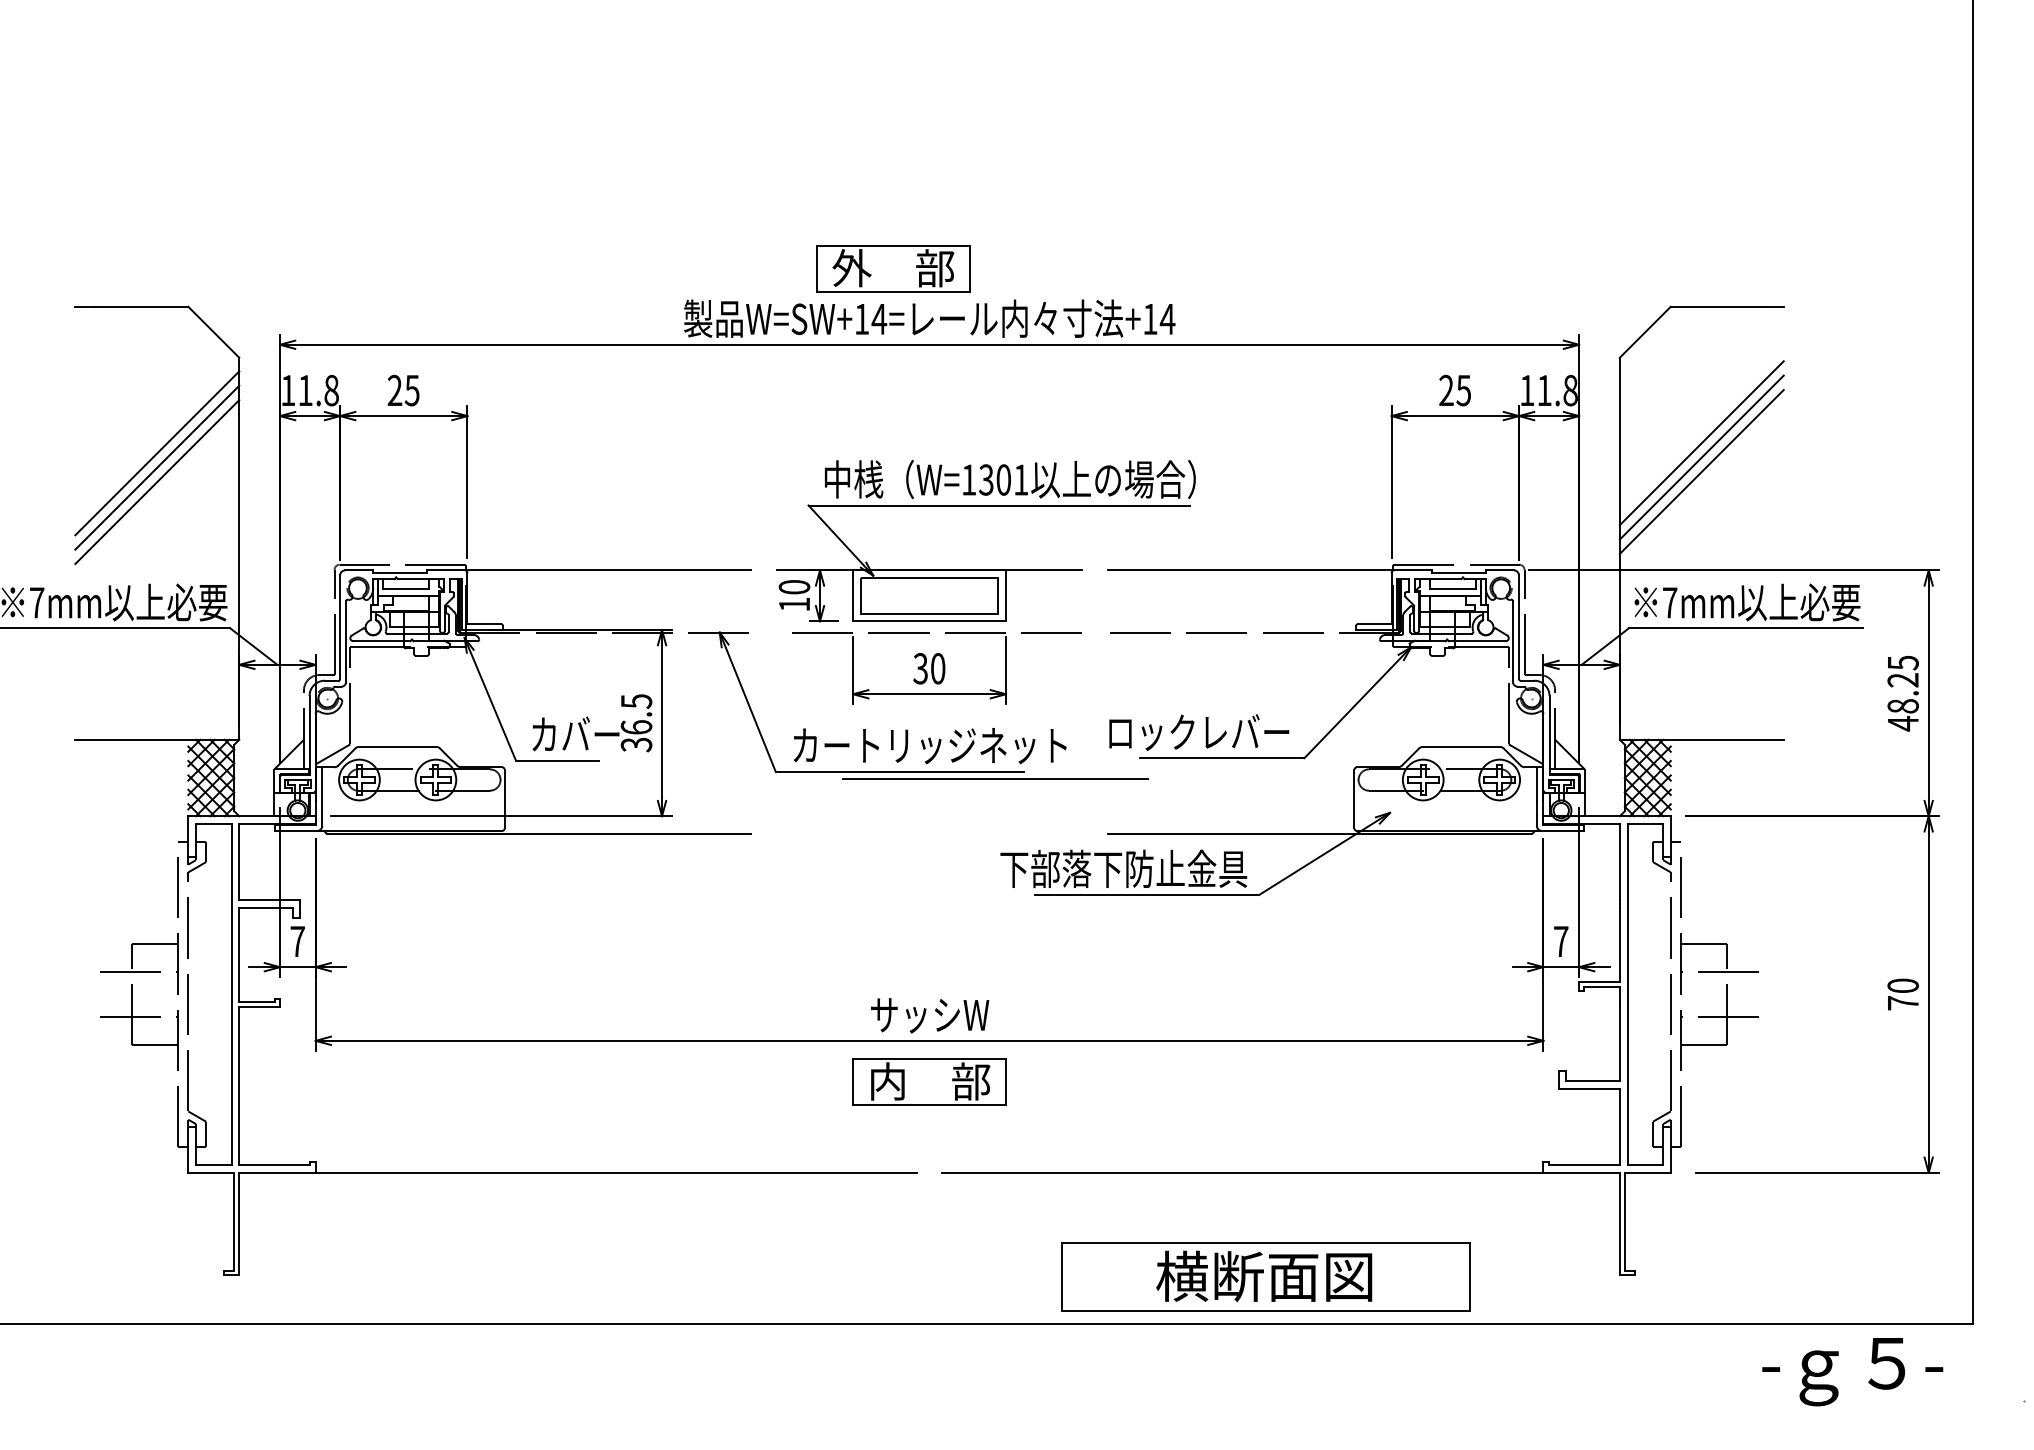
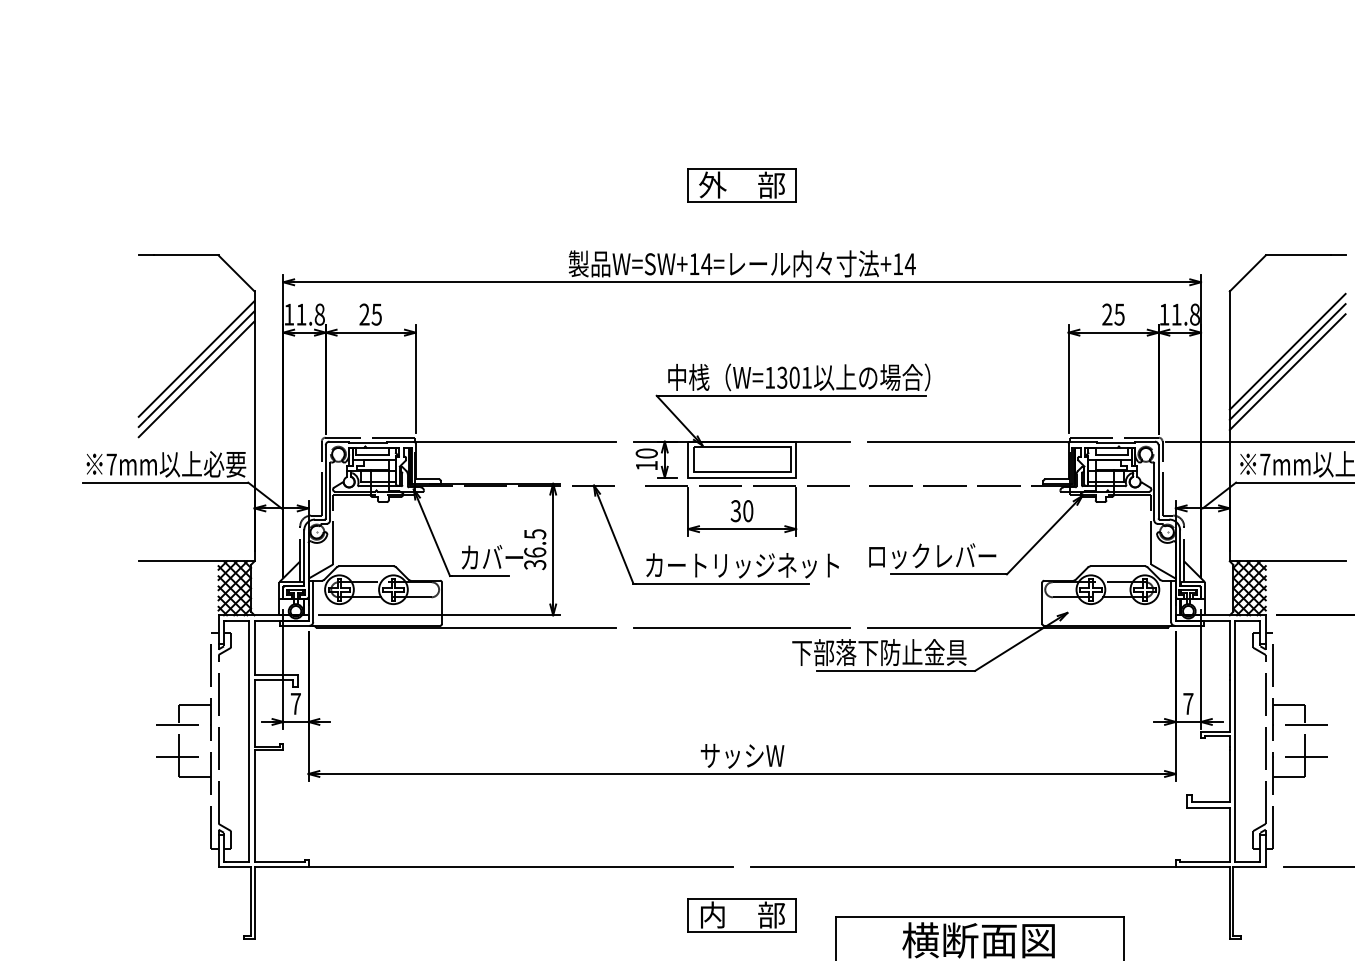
part: (893, 268) -> (742, 185), moved
line: (995, 778) -> (742, 627), moved
part: (929, 1081) -> (742, 915), moved

